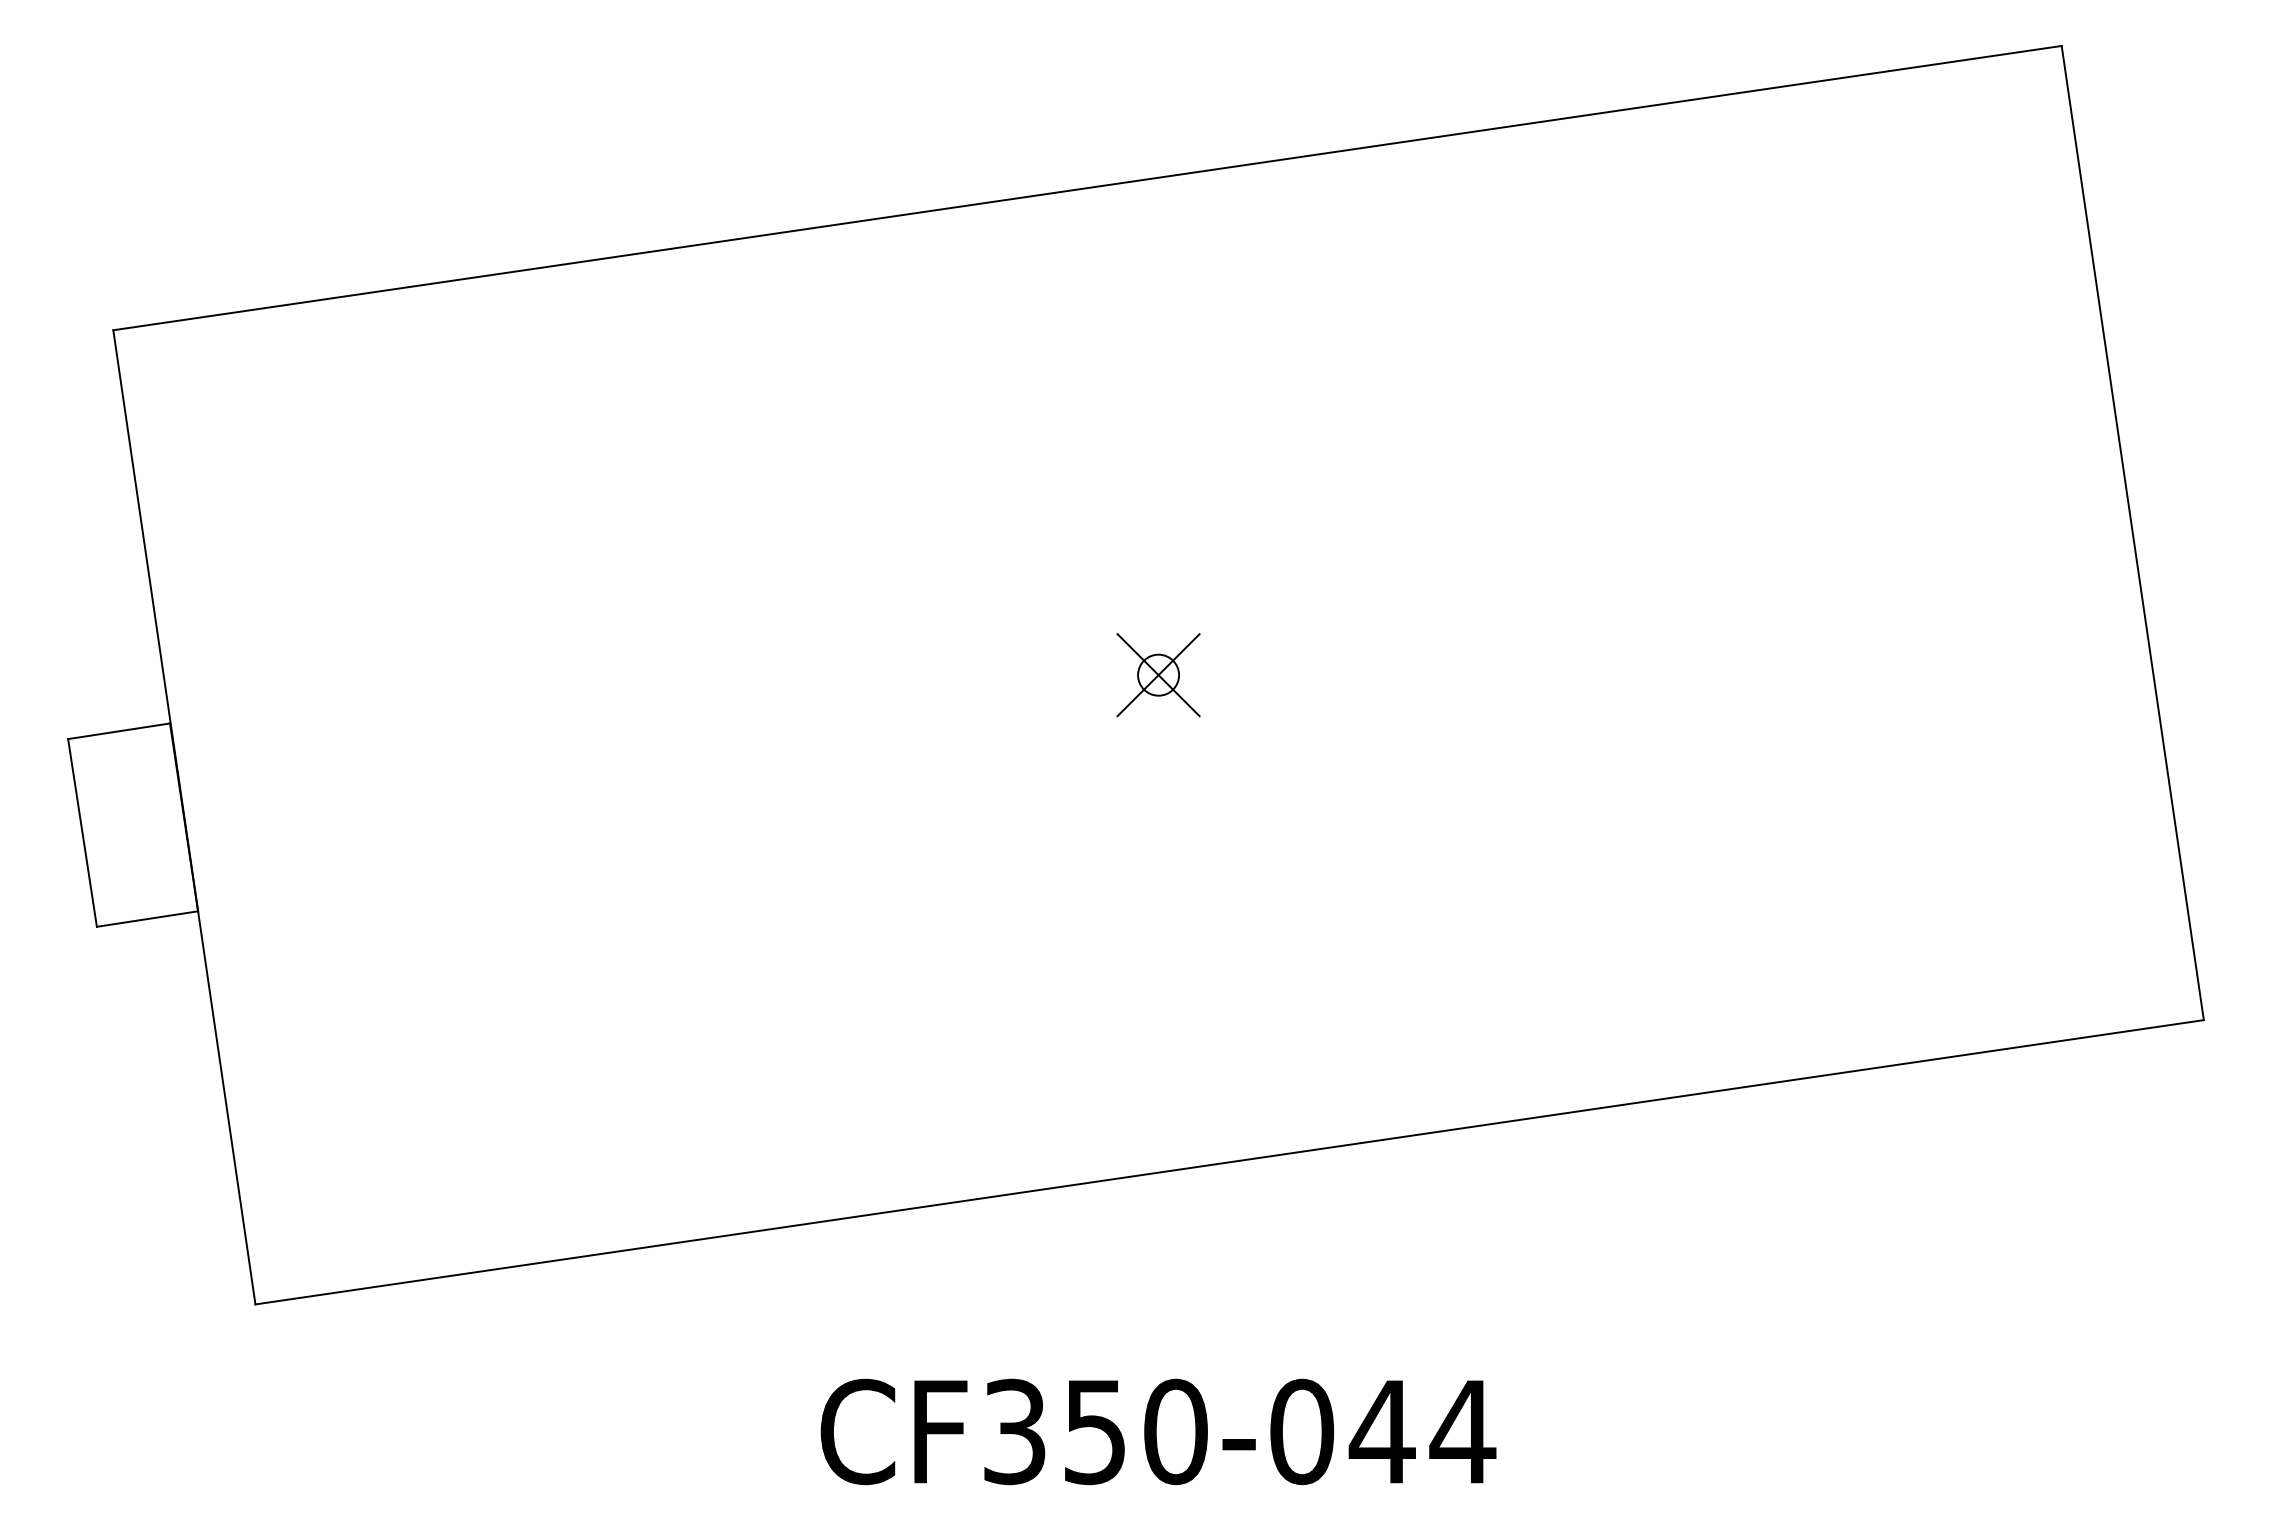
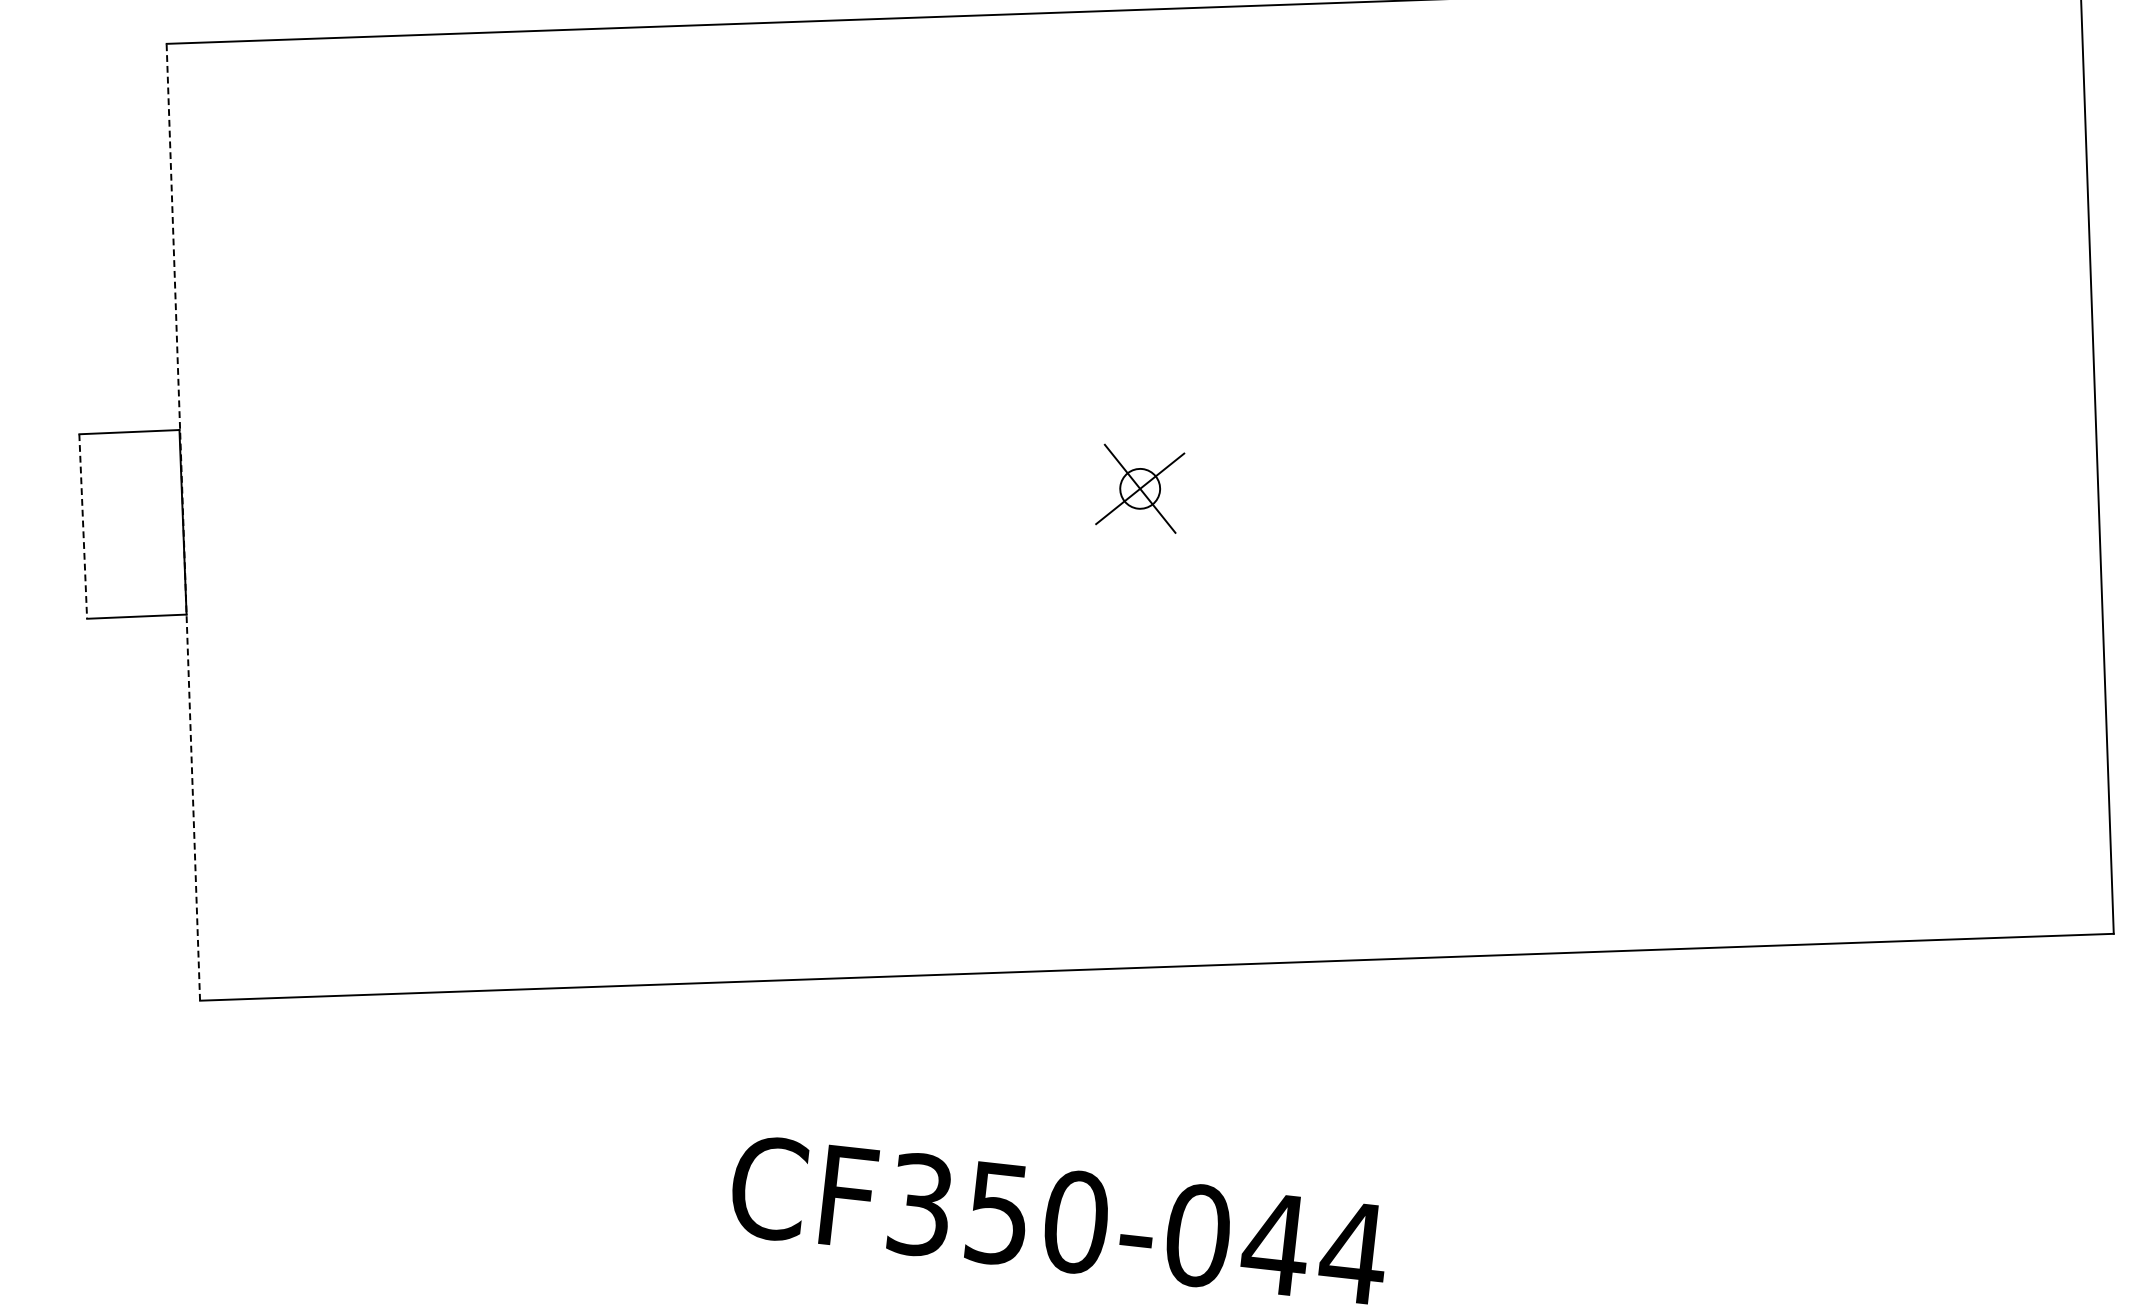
line: (184, 816) -> (183, 521), solid -> dashed
line: (82, 832) -> (83, 526), solid -> dashed

